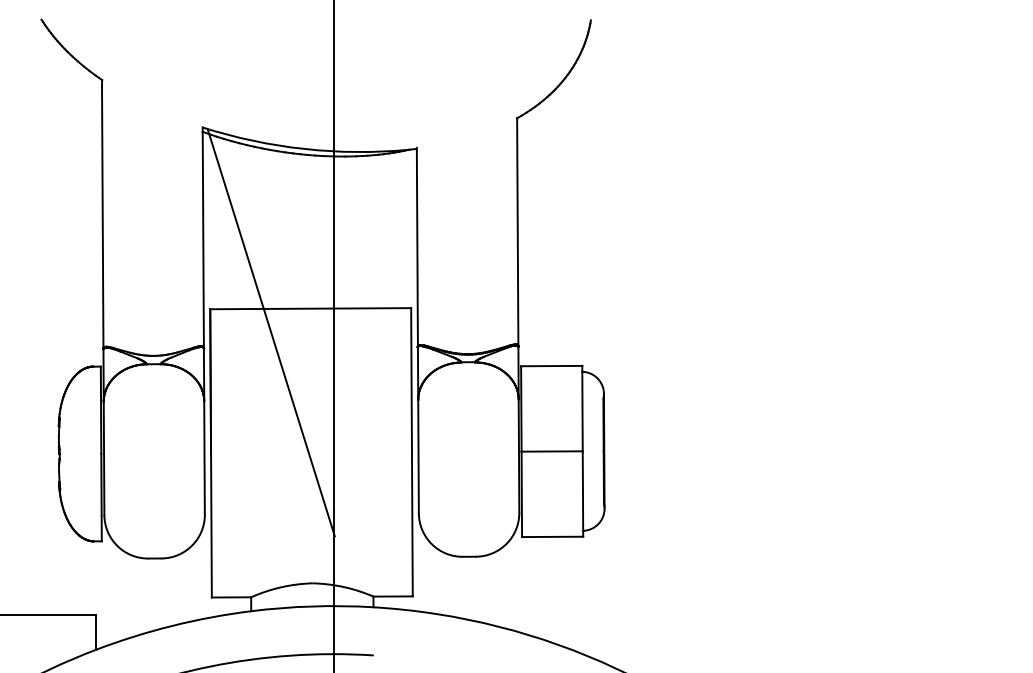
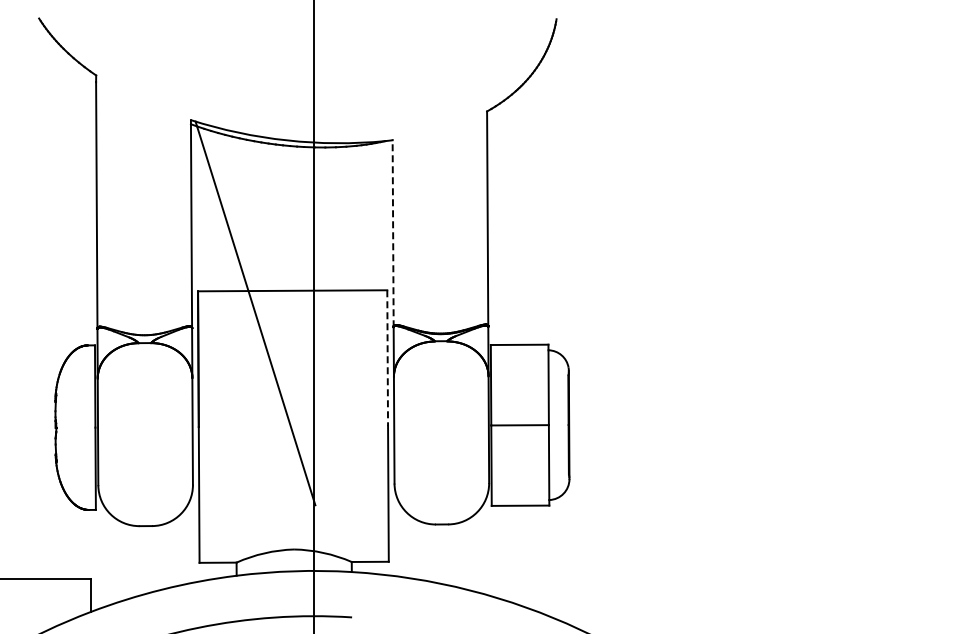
line: (417, 247) -> (393, 233), solid -> dashed
line: (411, 380) -> (387, 358), solid -> dashed

